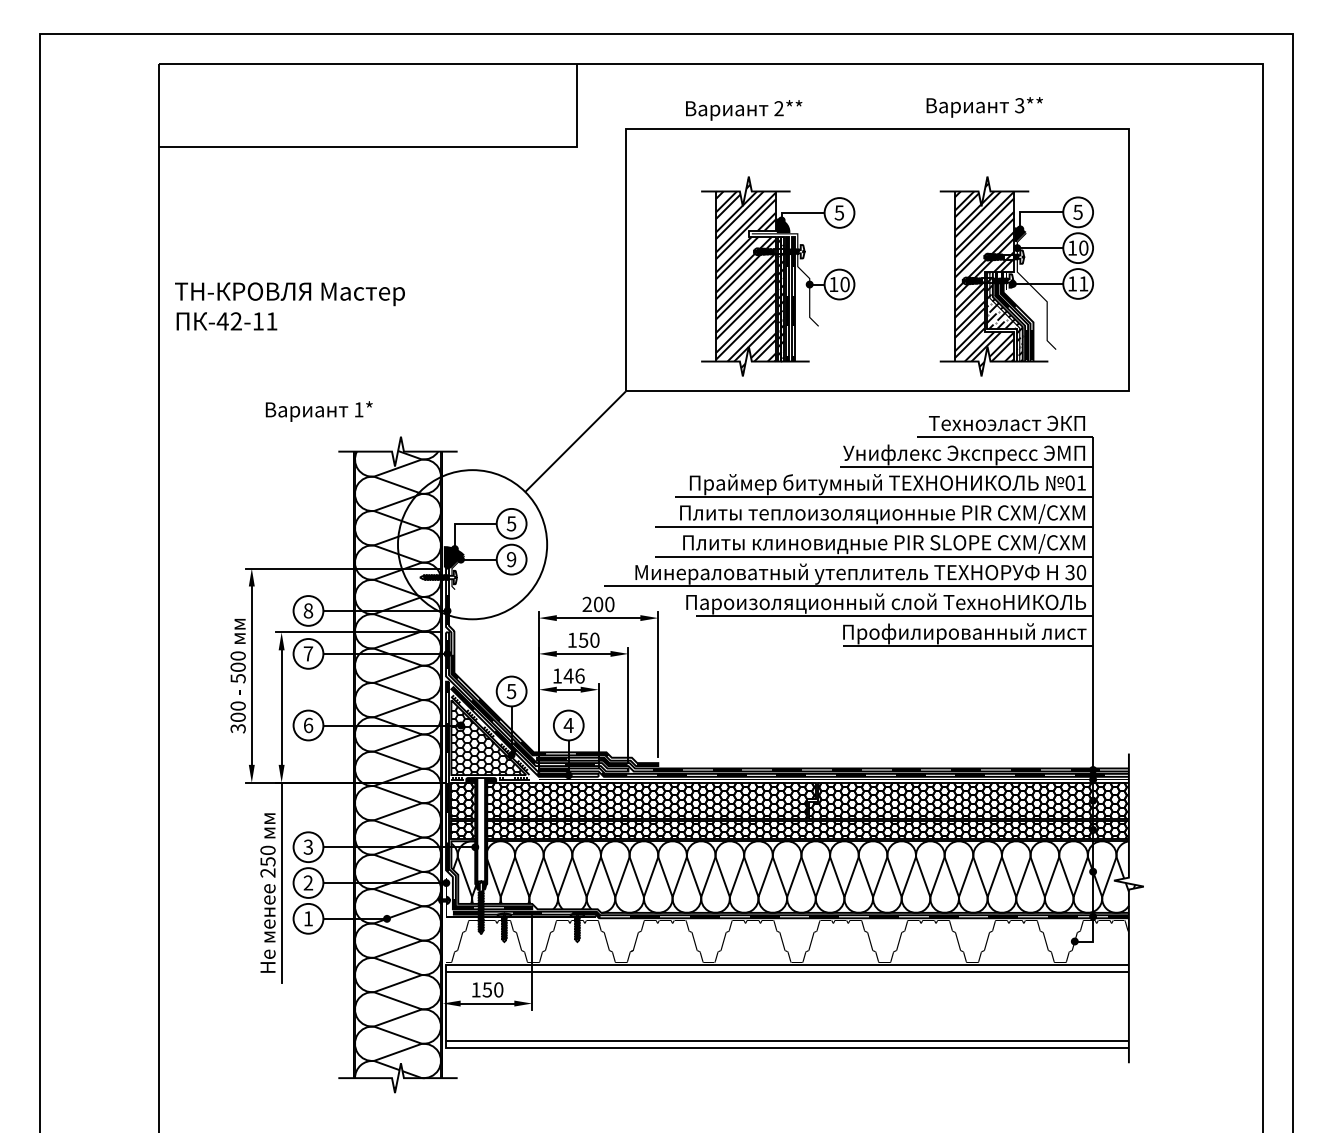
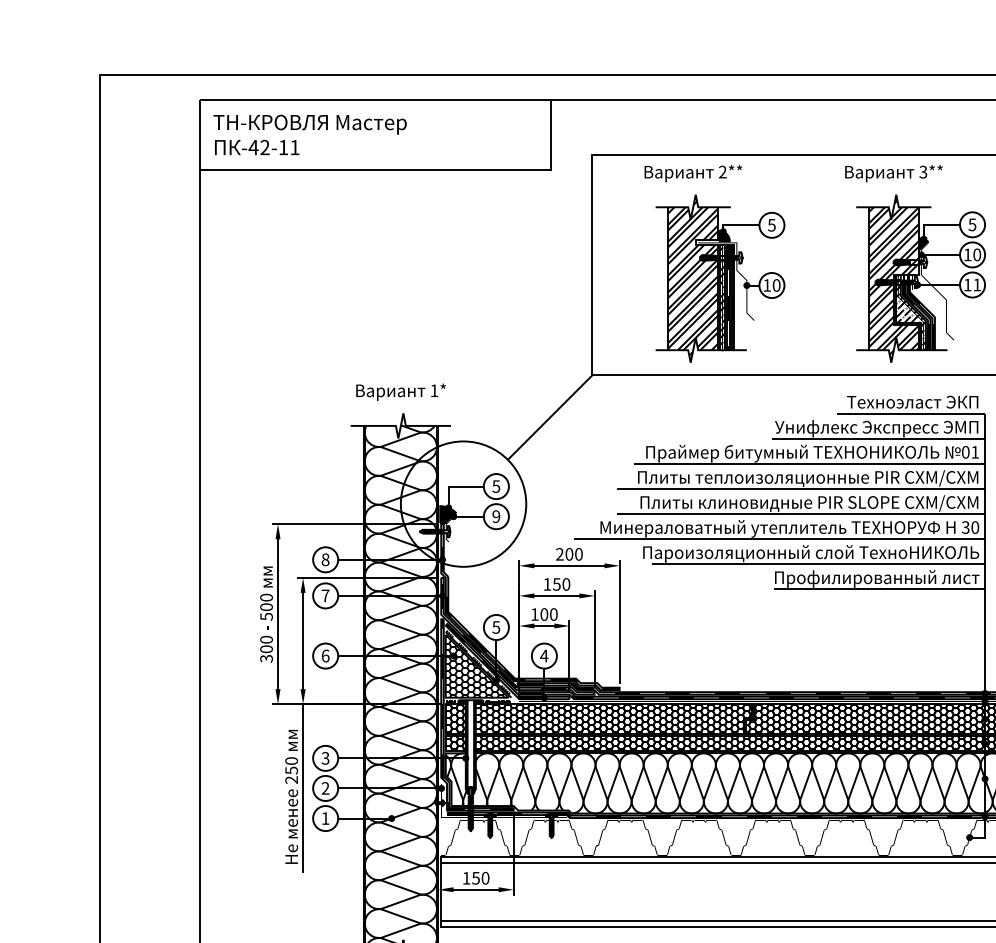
text: (984, 107) -> (893, 173), moved
text: (744, 110) -> (693, 173), moved
text: (289, 306) -> (309, 135), moved
text: (318, 411) -> (400, 392), moved
text: (573, 675) -> (548, 614), 146 -> 100

